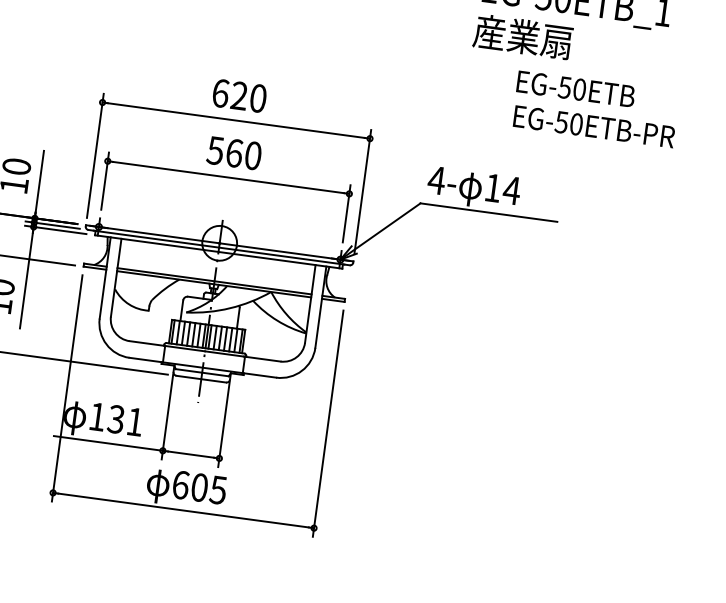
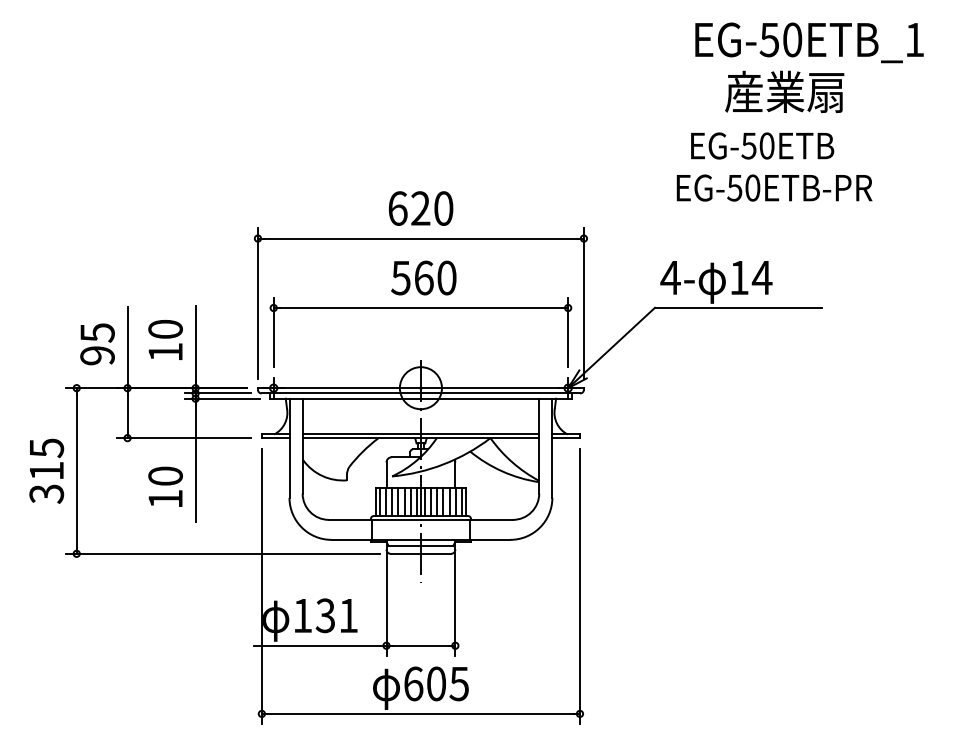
text: (522, 36) -> (784, 91), moved
text: (576, 88) -> (762, 145), moved
text: (594, 126) -> (774, 187), moved

